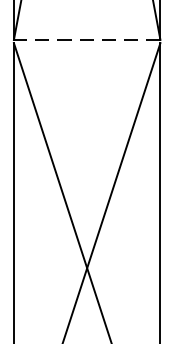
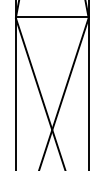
line: (85, 40) -> (51, 17), dashed -> solid

